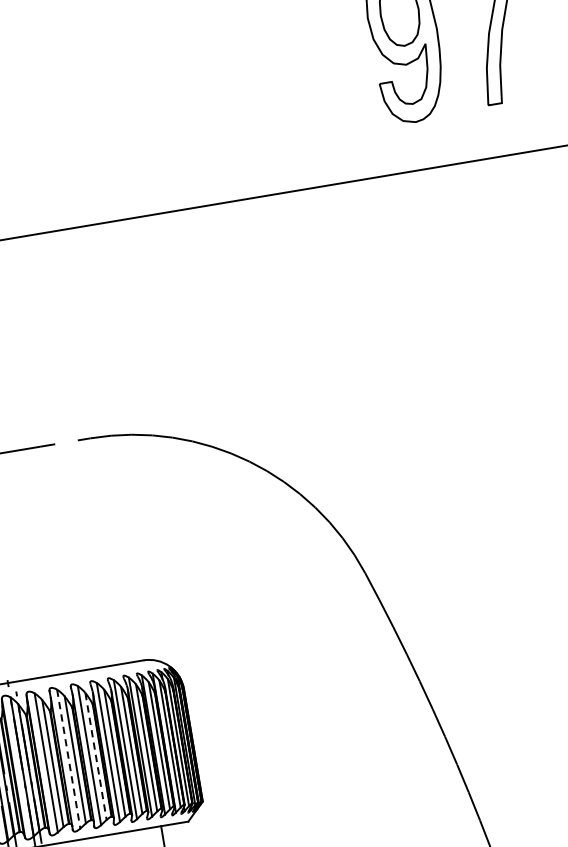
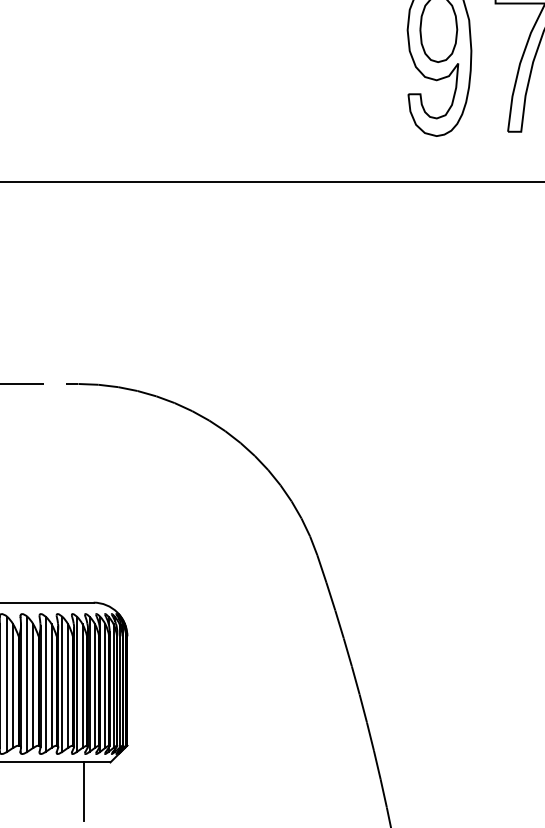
line: (96, 756) -> (33, 686), dashed -> solid
line: (69, 759) -> (7, 684), dashed -> solid

